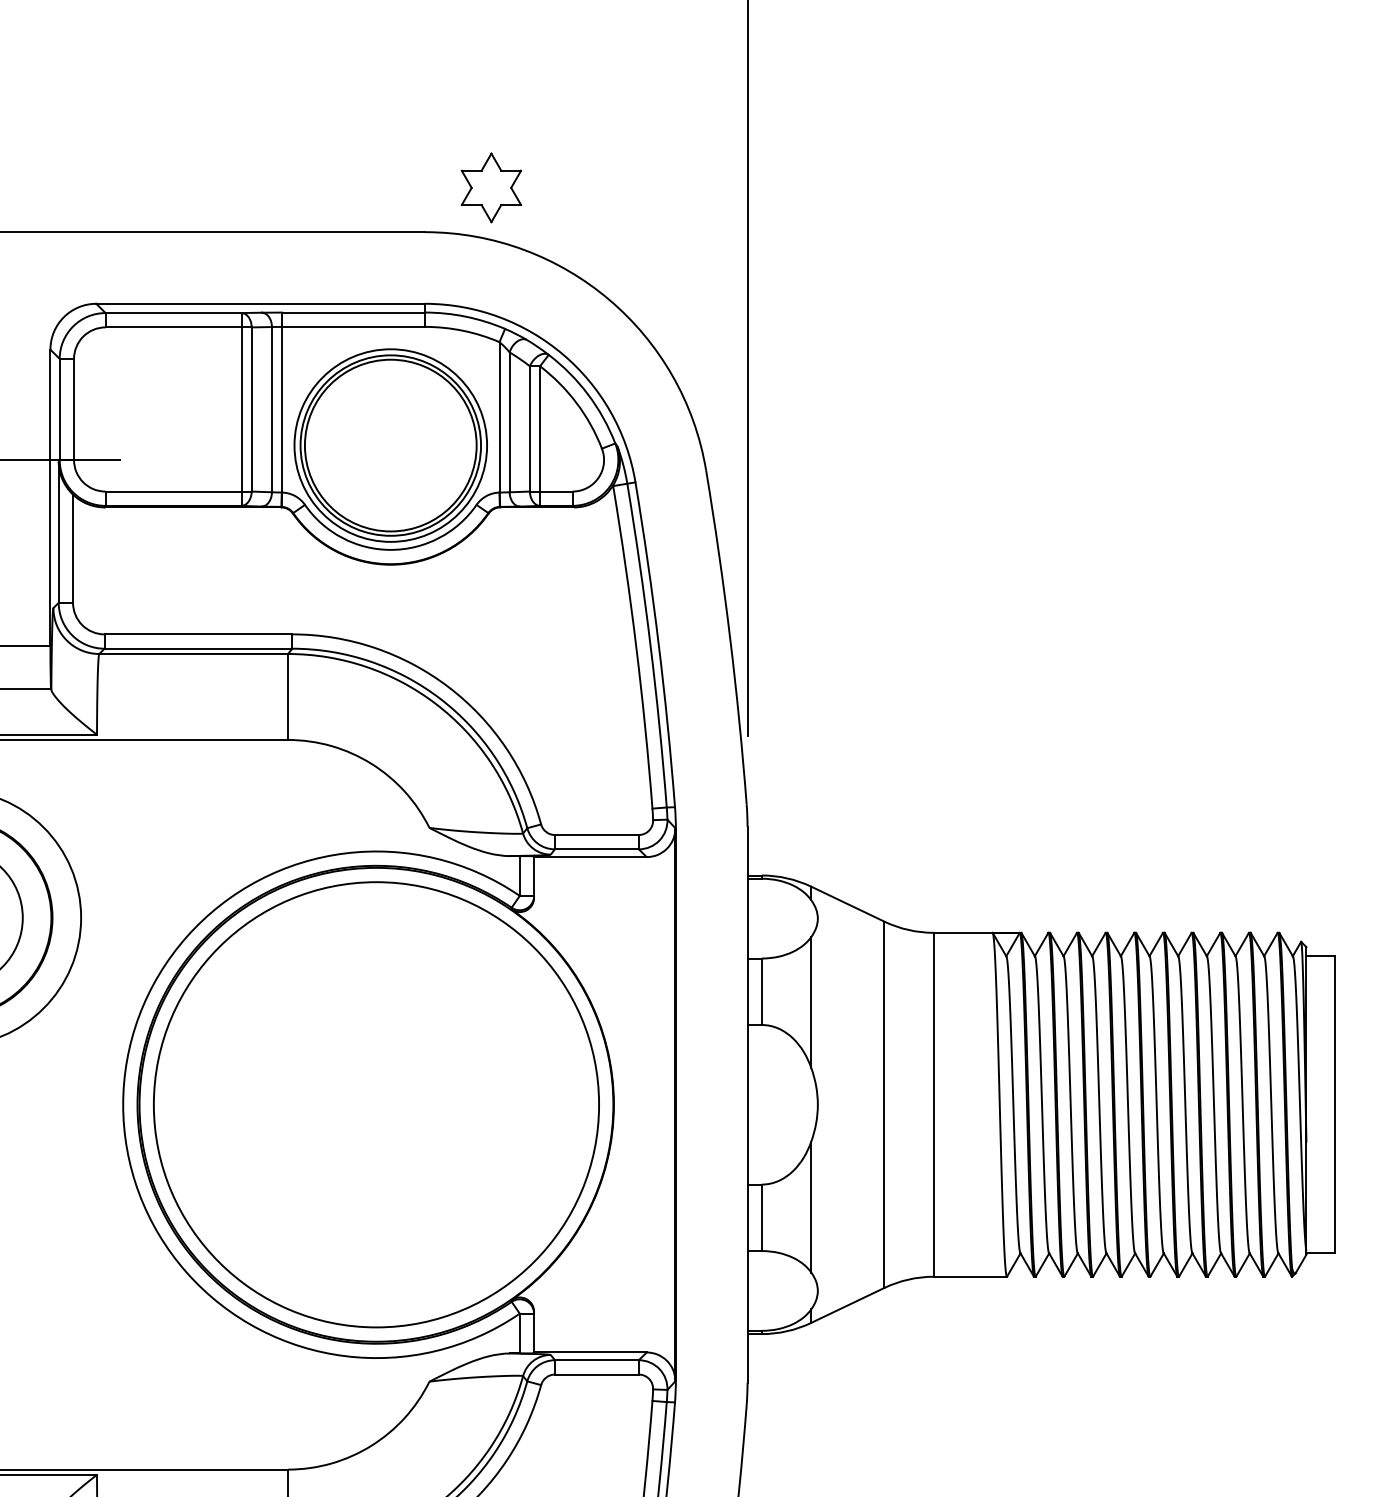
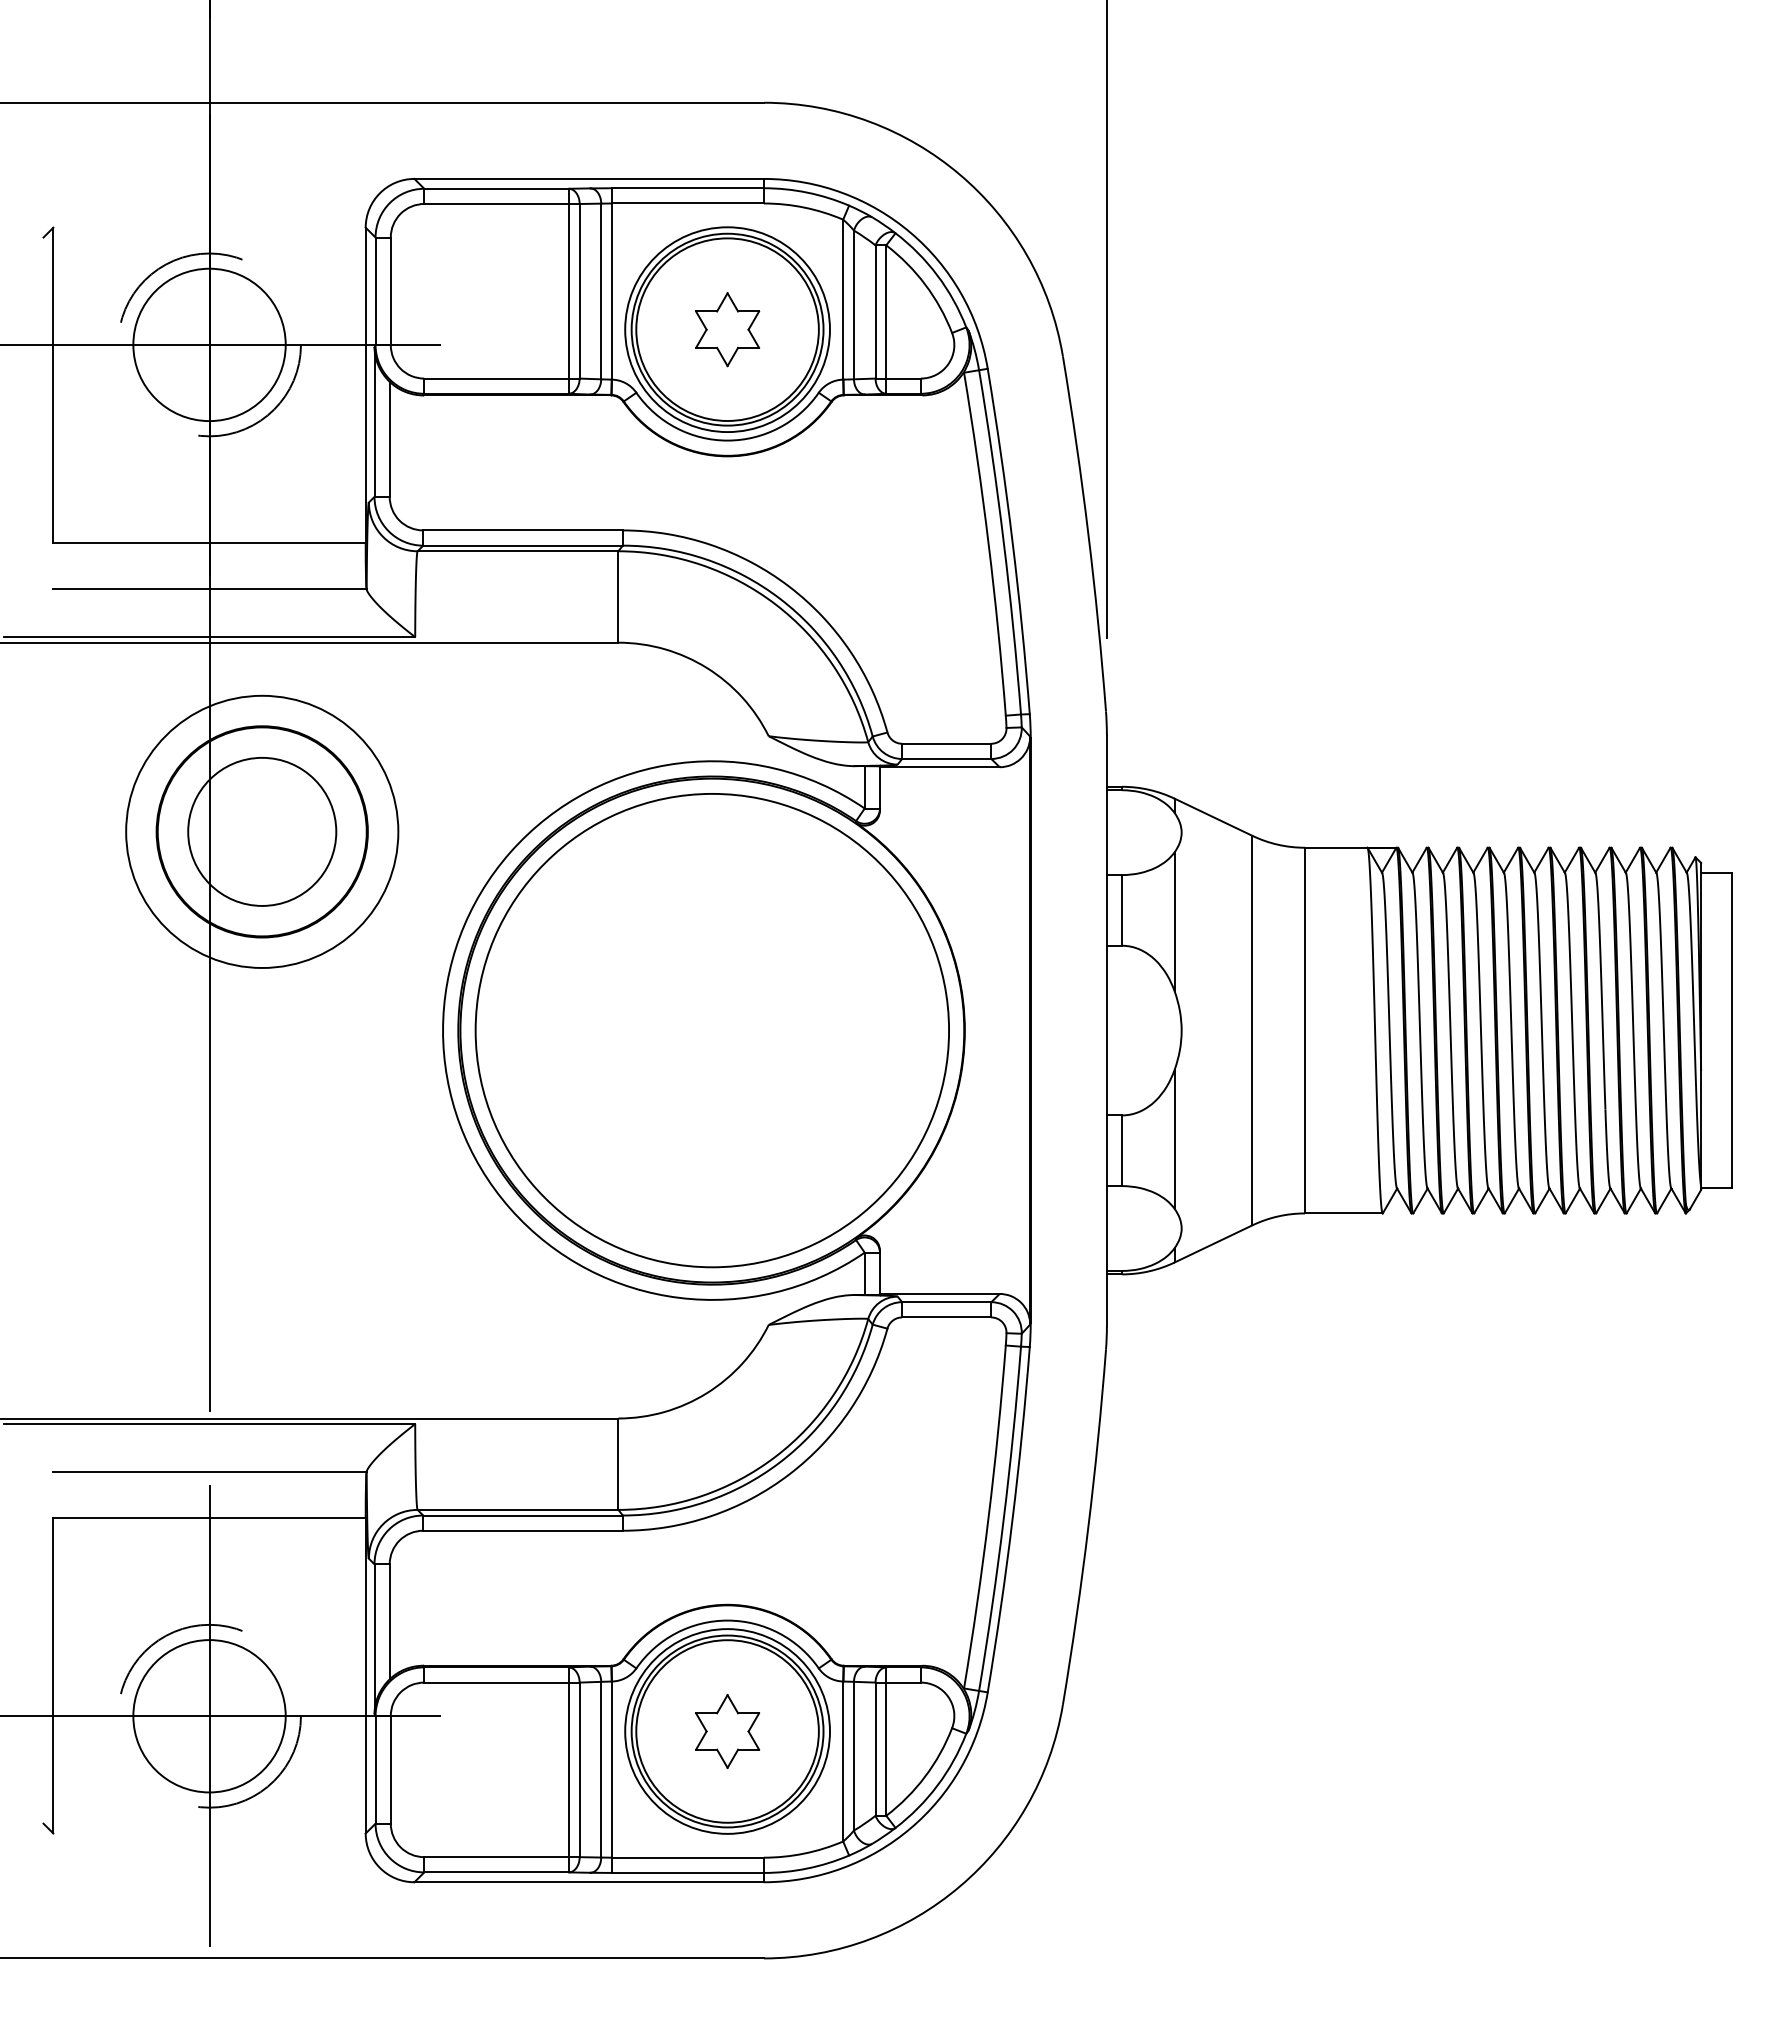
part: (491, 187) -> (727, 329), moved

